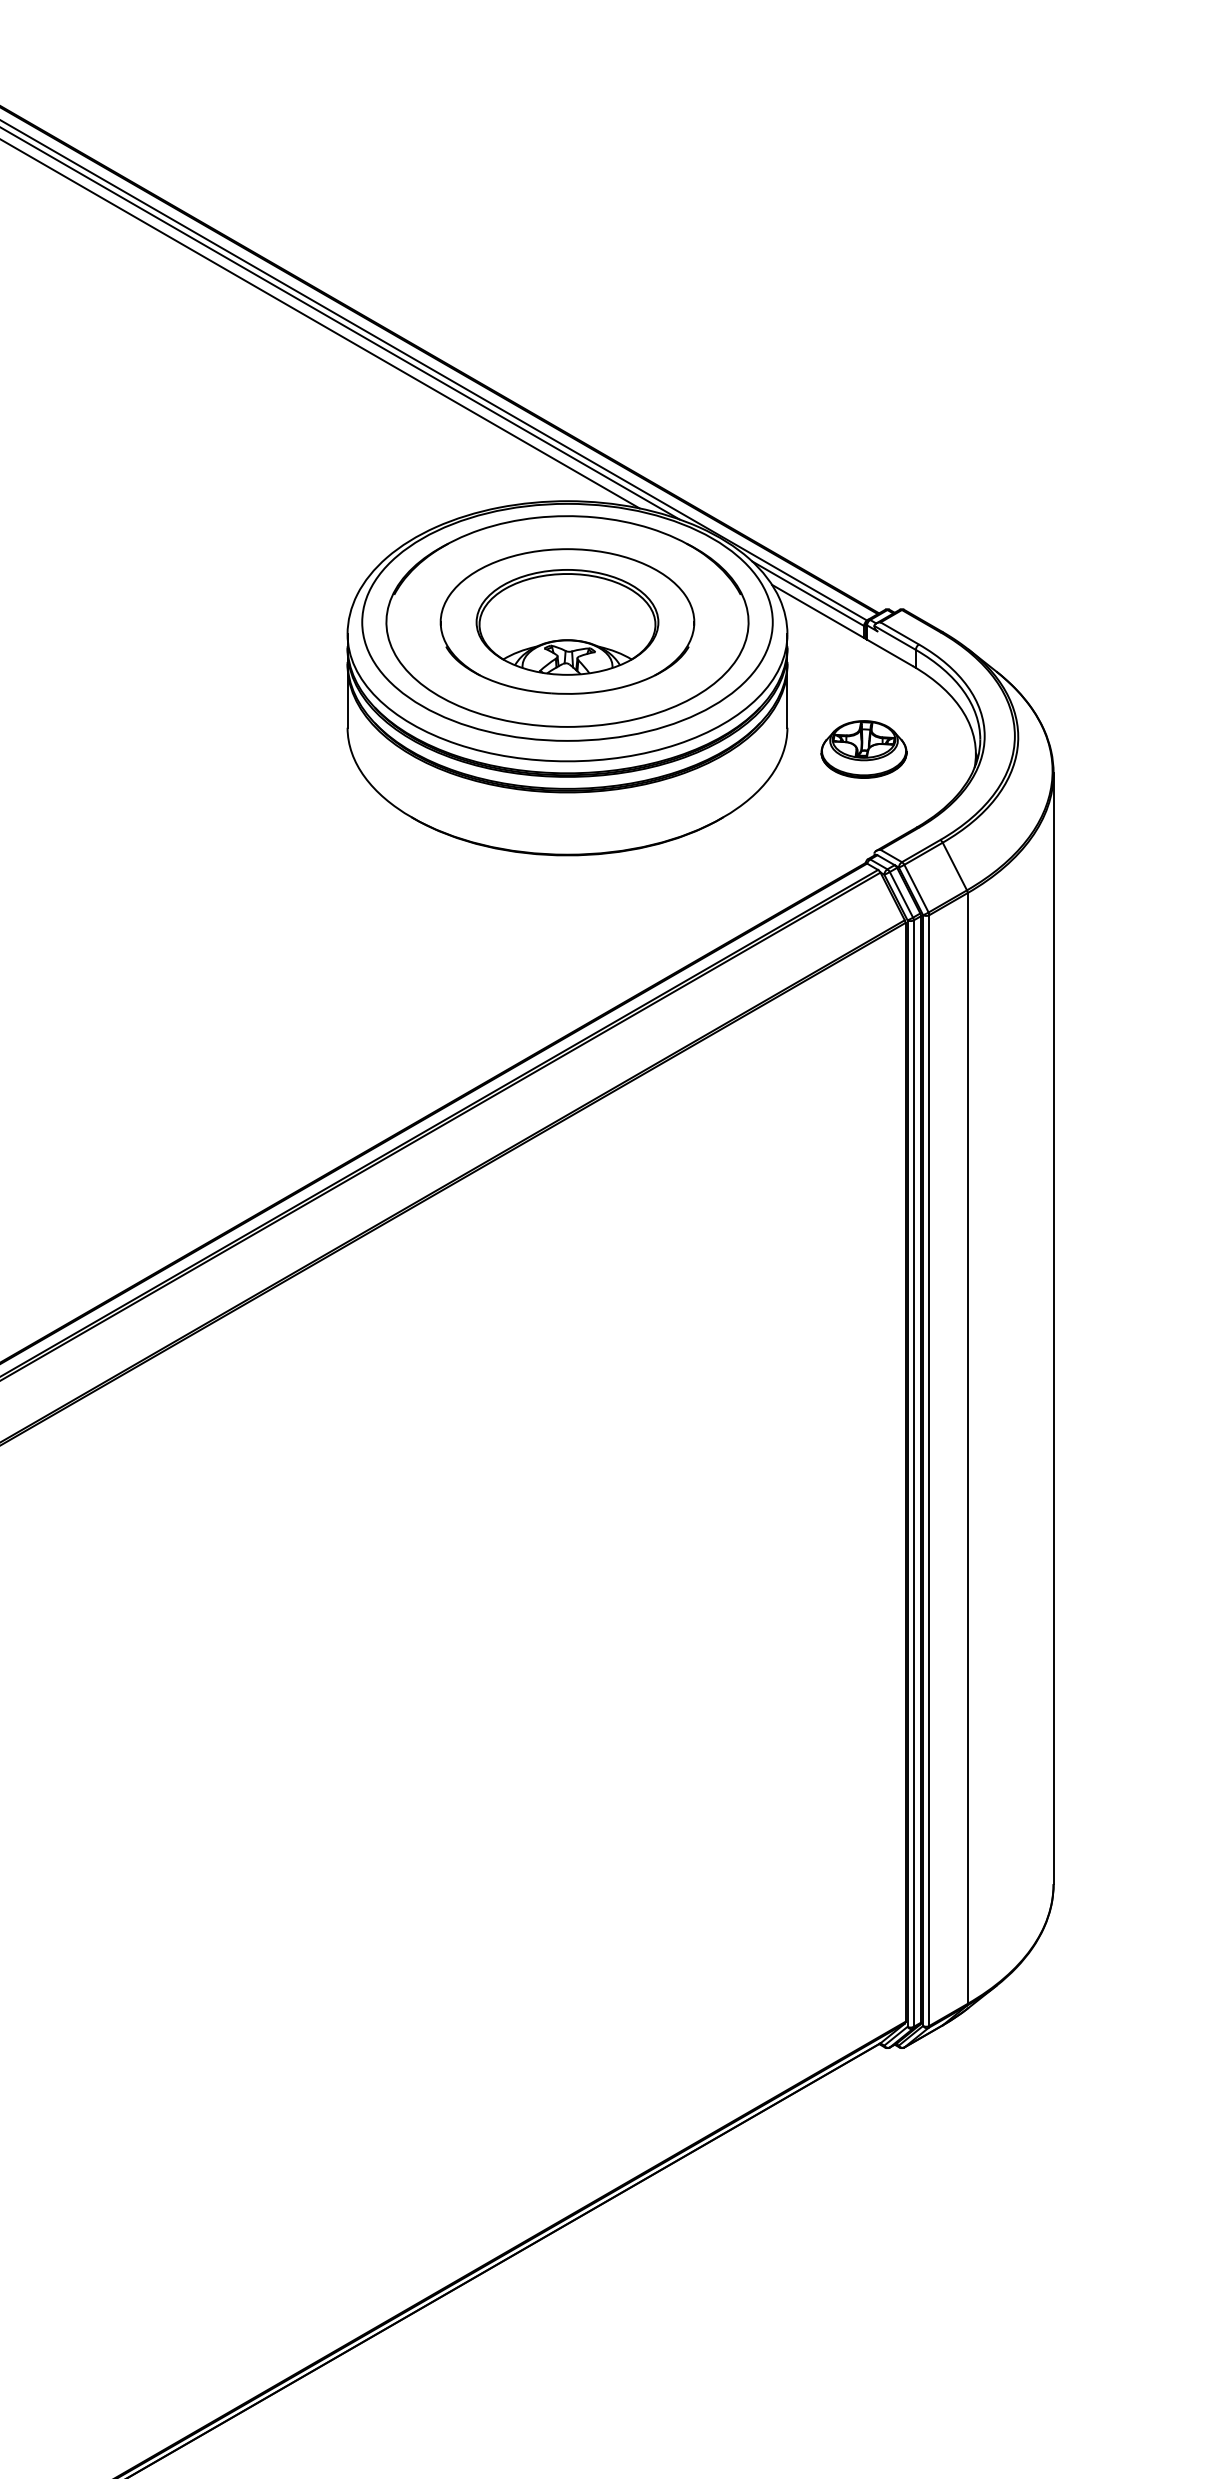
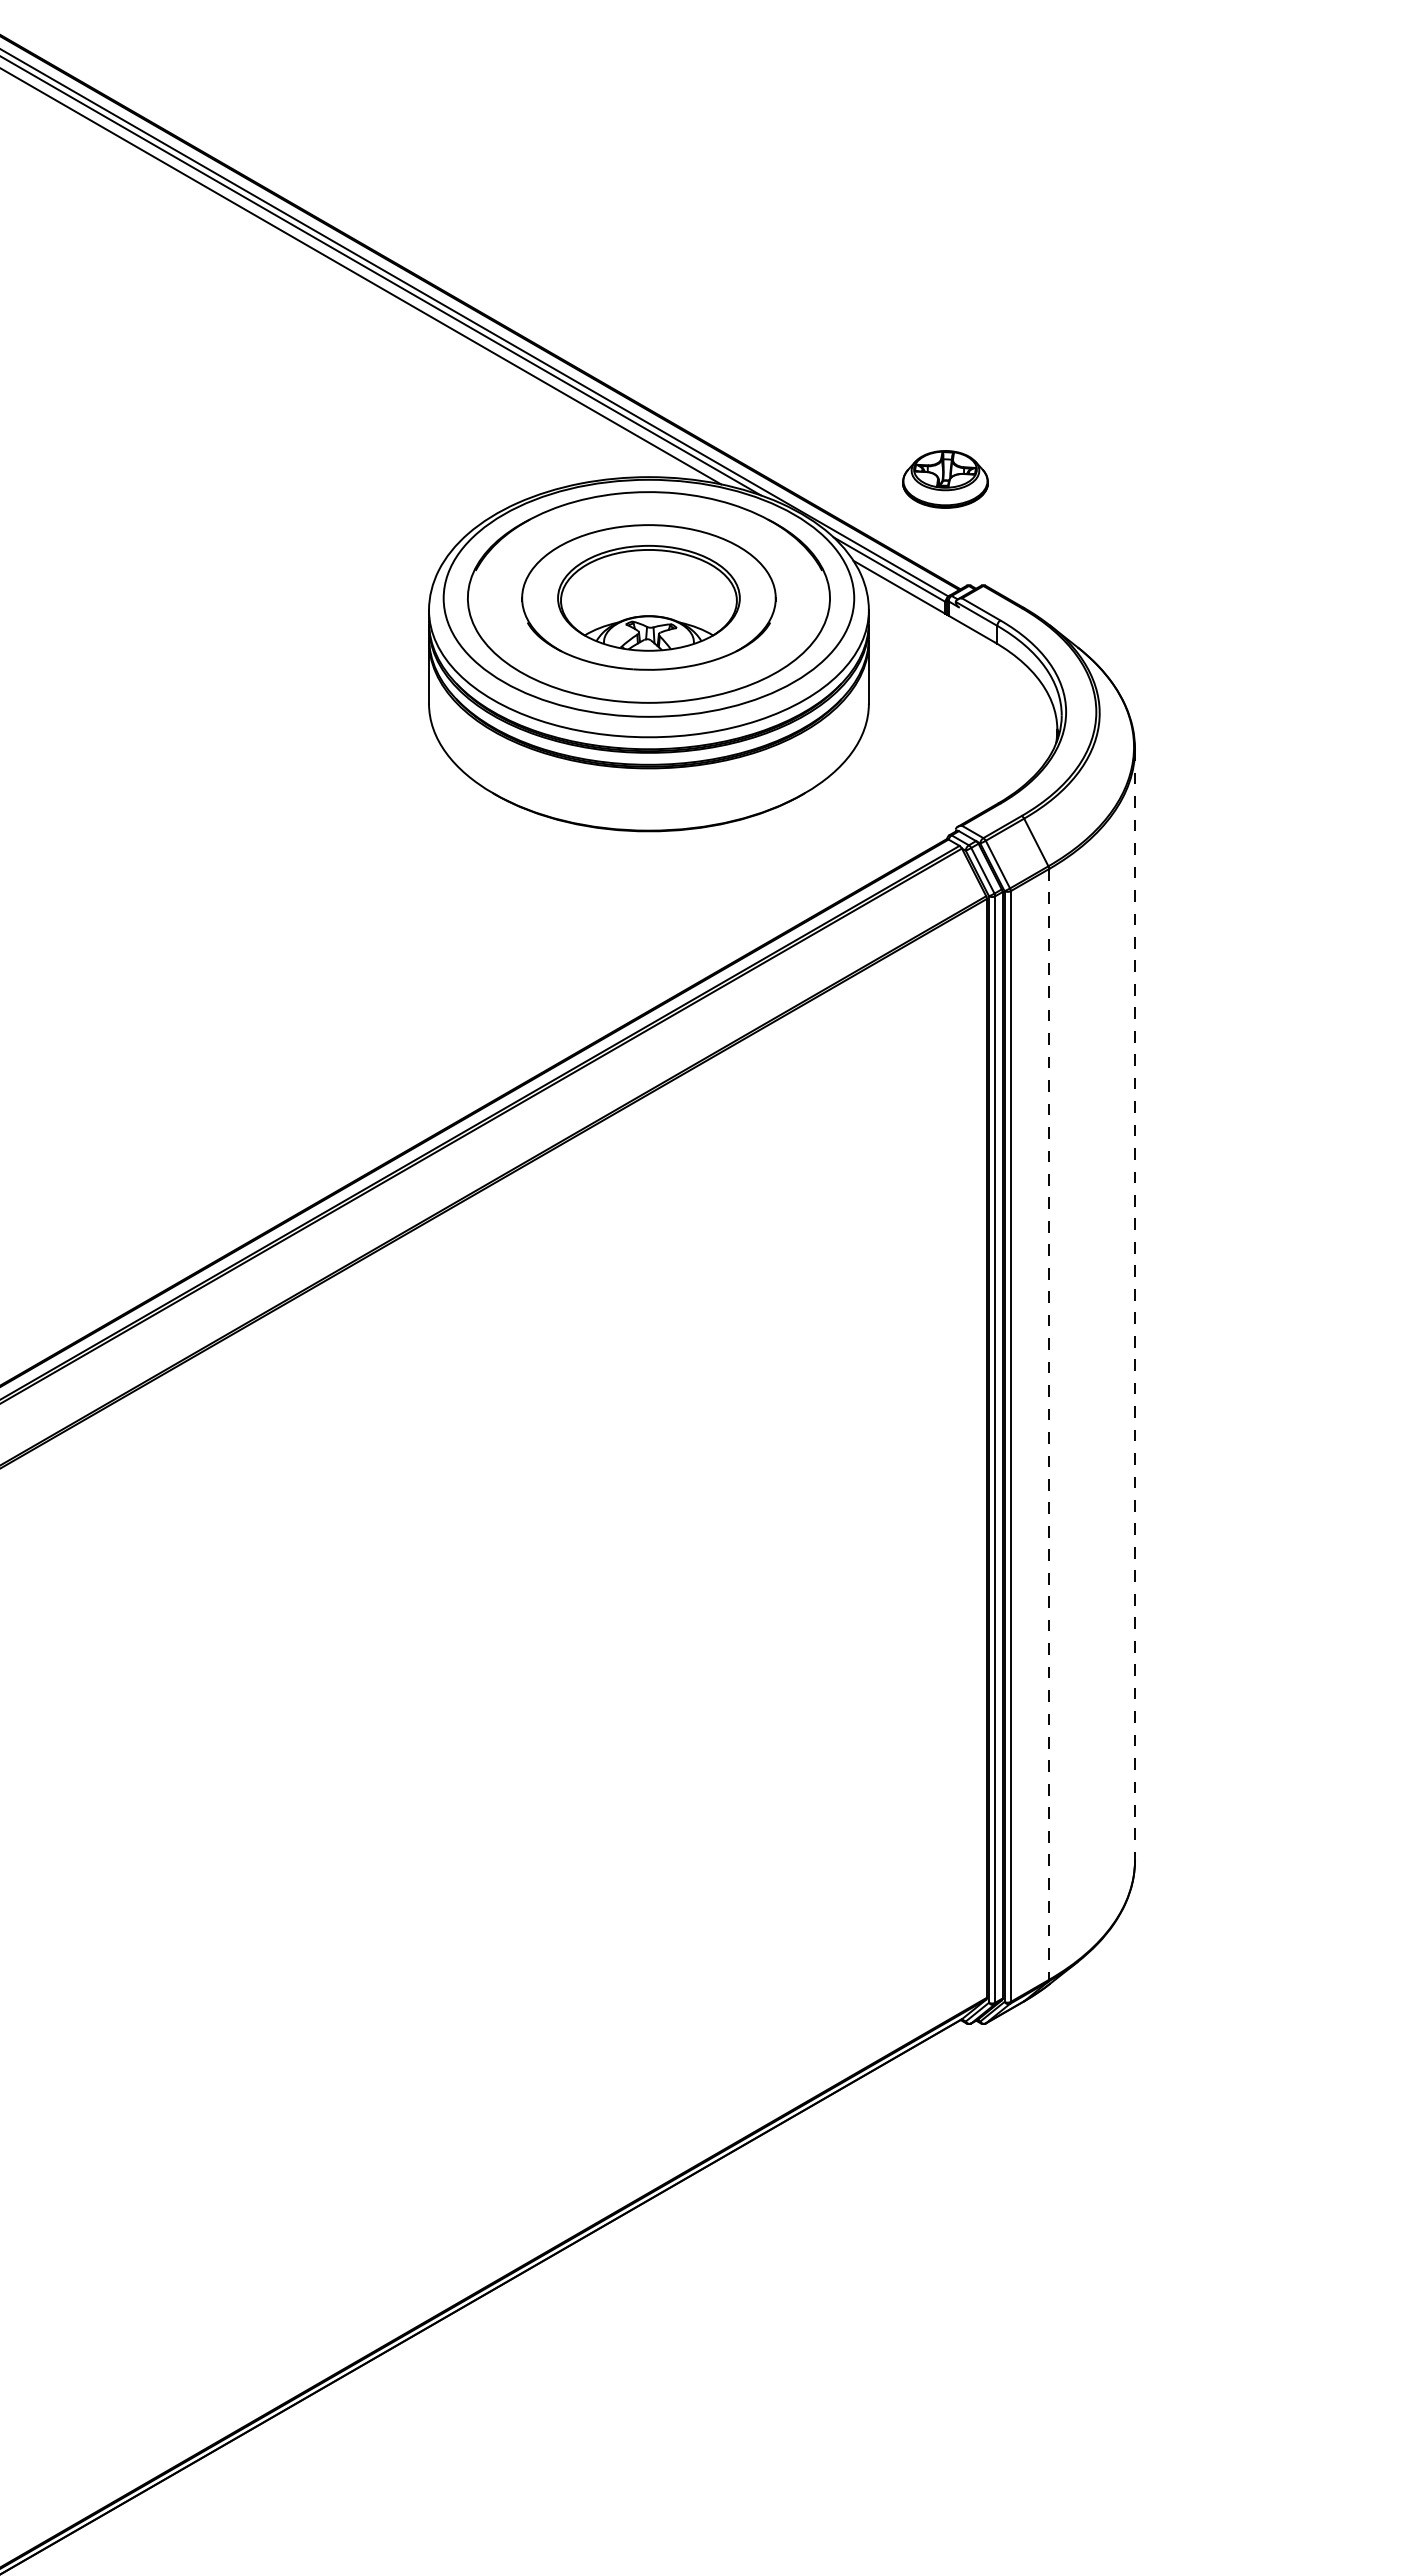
part: (864, 749) -> (945, 479), moved
line: (1054, 1329) -> (1135, 1305), solid -> dashed
line: (968, 1448) -> (1049, 1424), solid -> dashed

